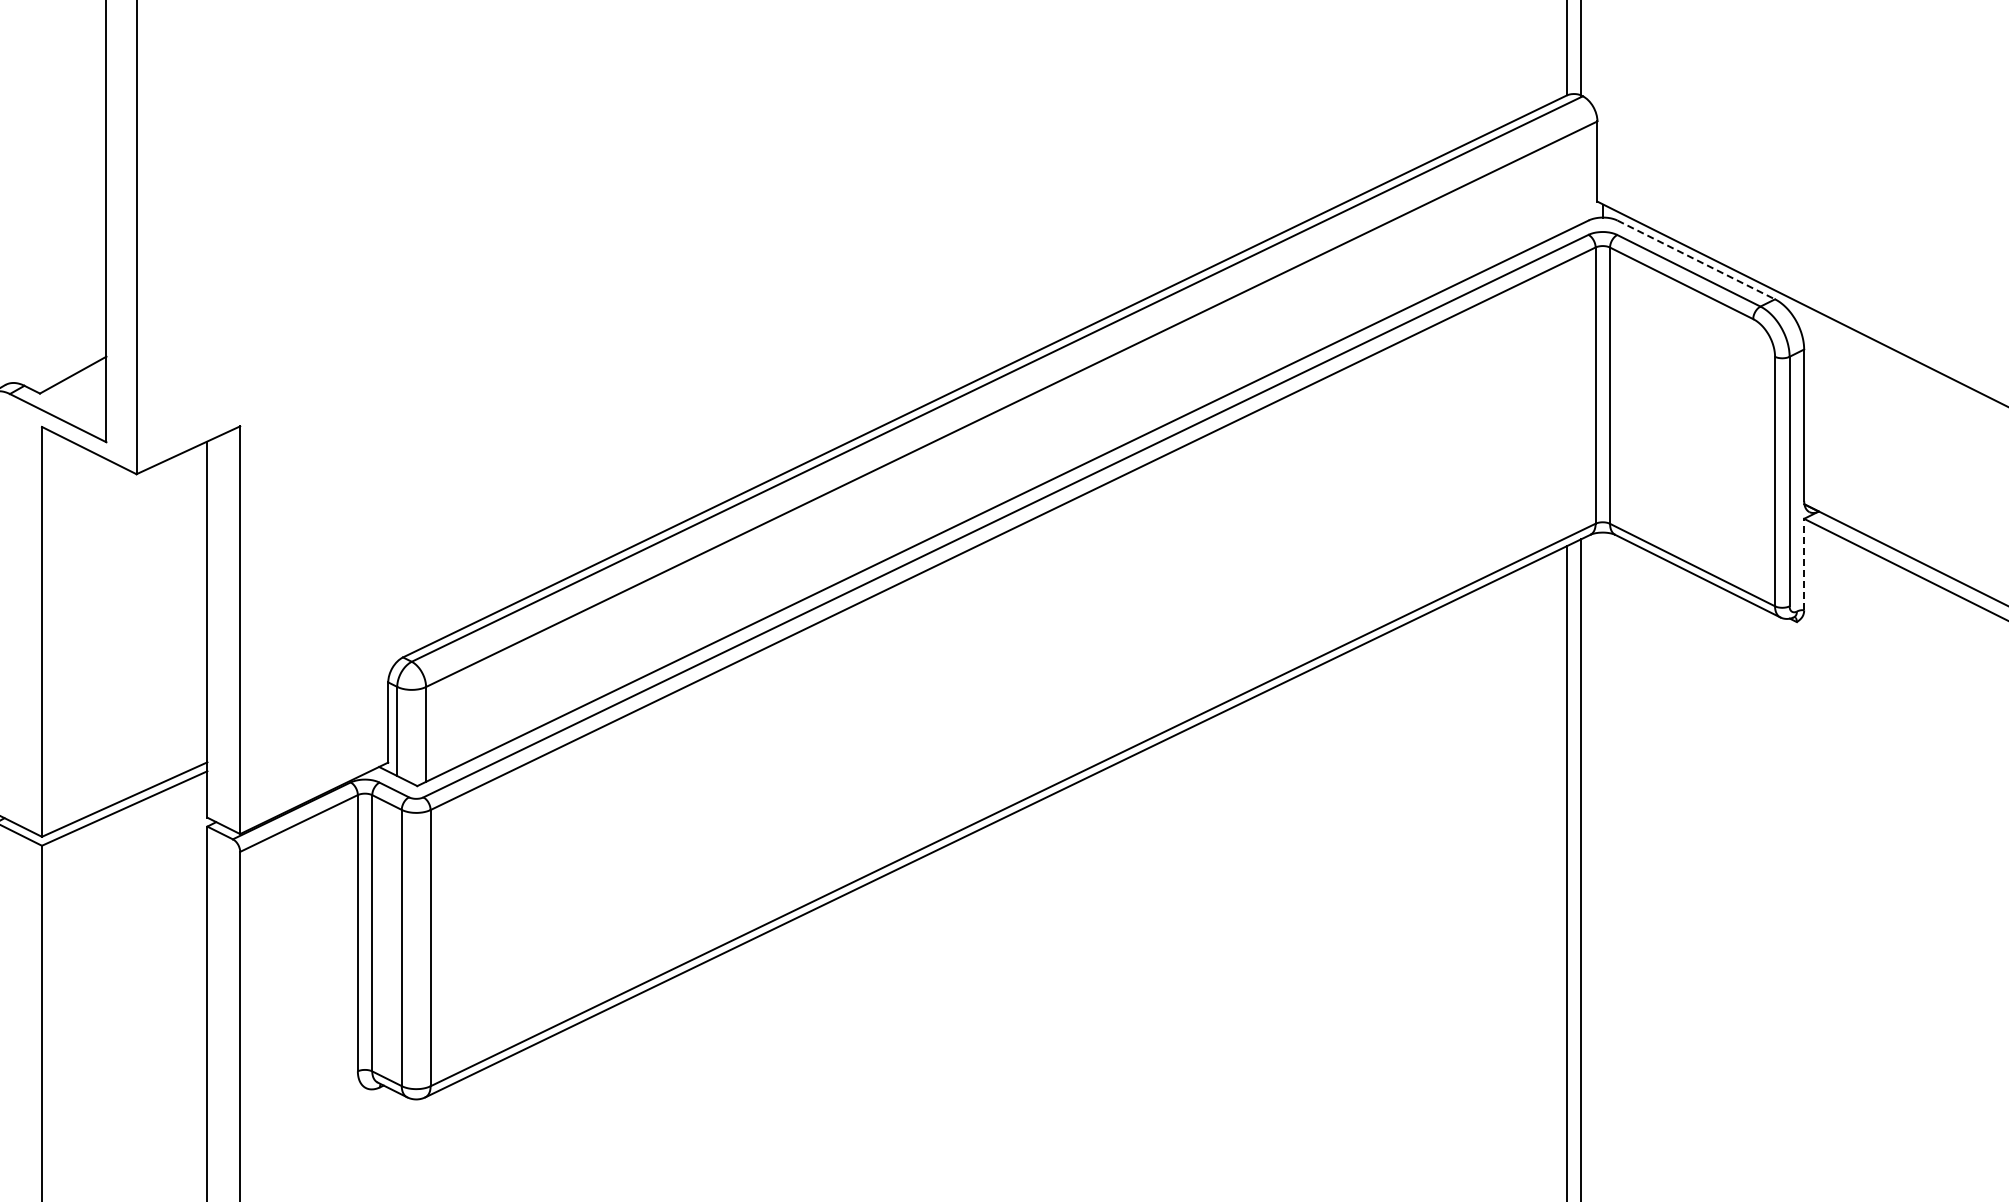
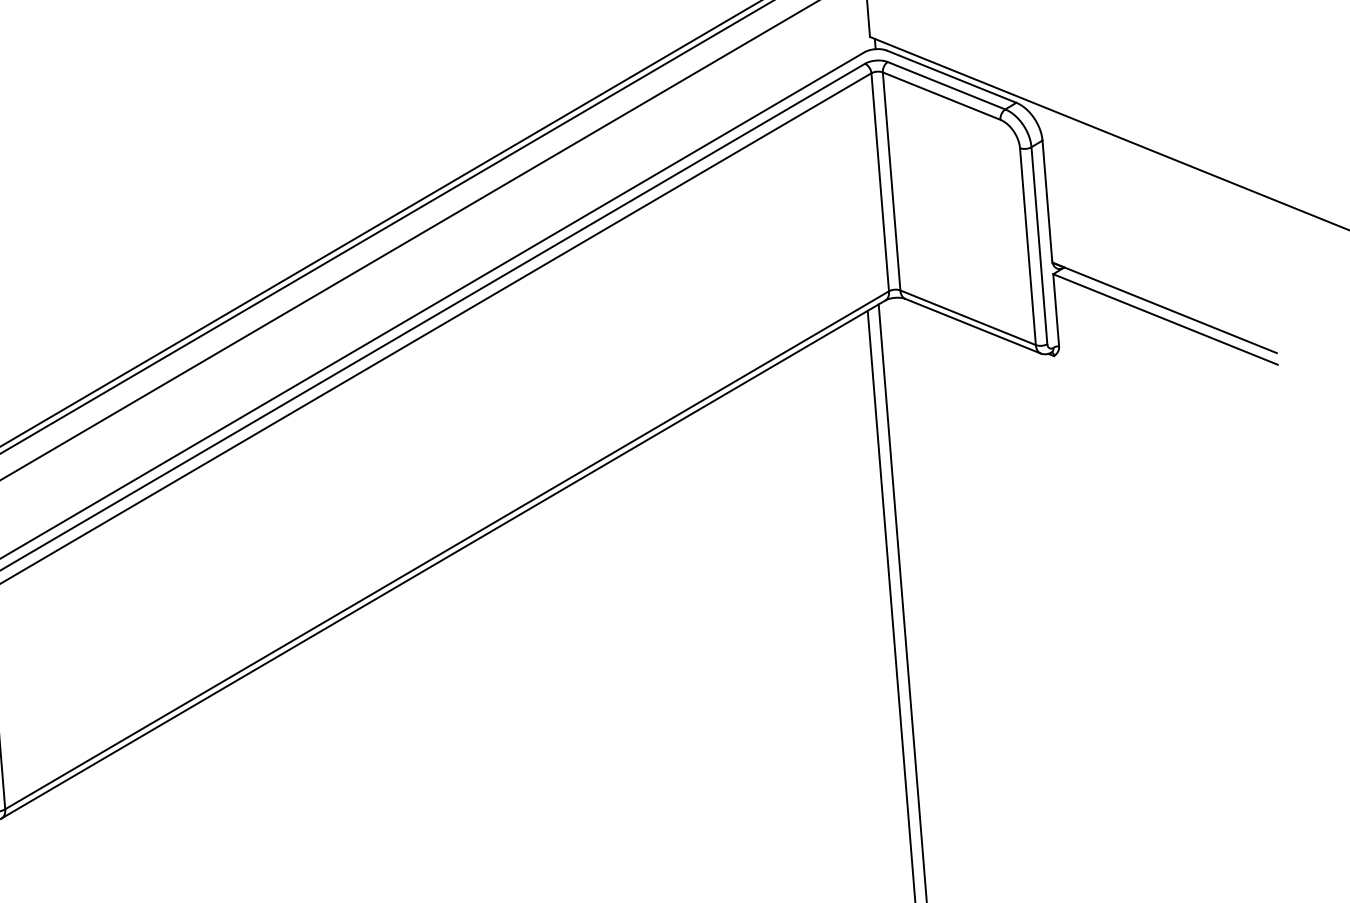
line: (1696, 260) -> (951, 77), dashed -> solid
line: (1804, 564) -> (1056, 310), dashed -> solid

